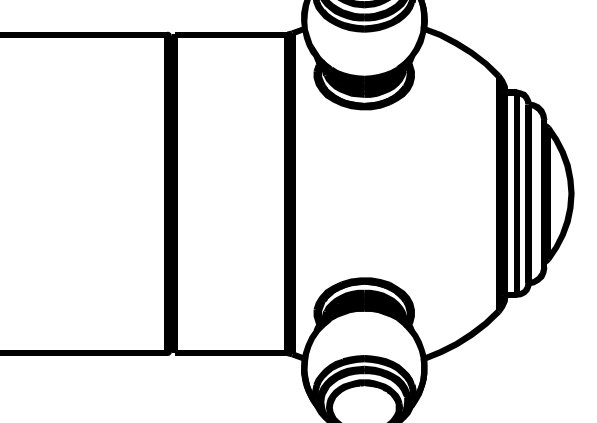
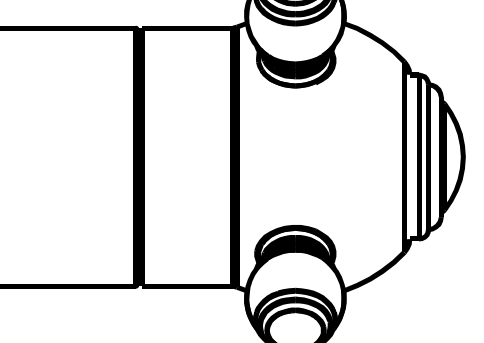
fill: (351, 85) -> (284, 69), removed
fill: (505, 193) -> (409, 156), removed

